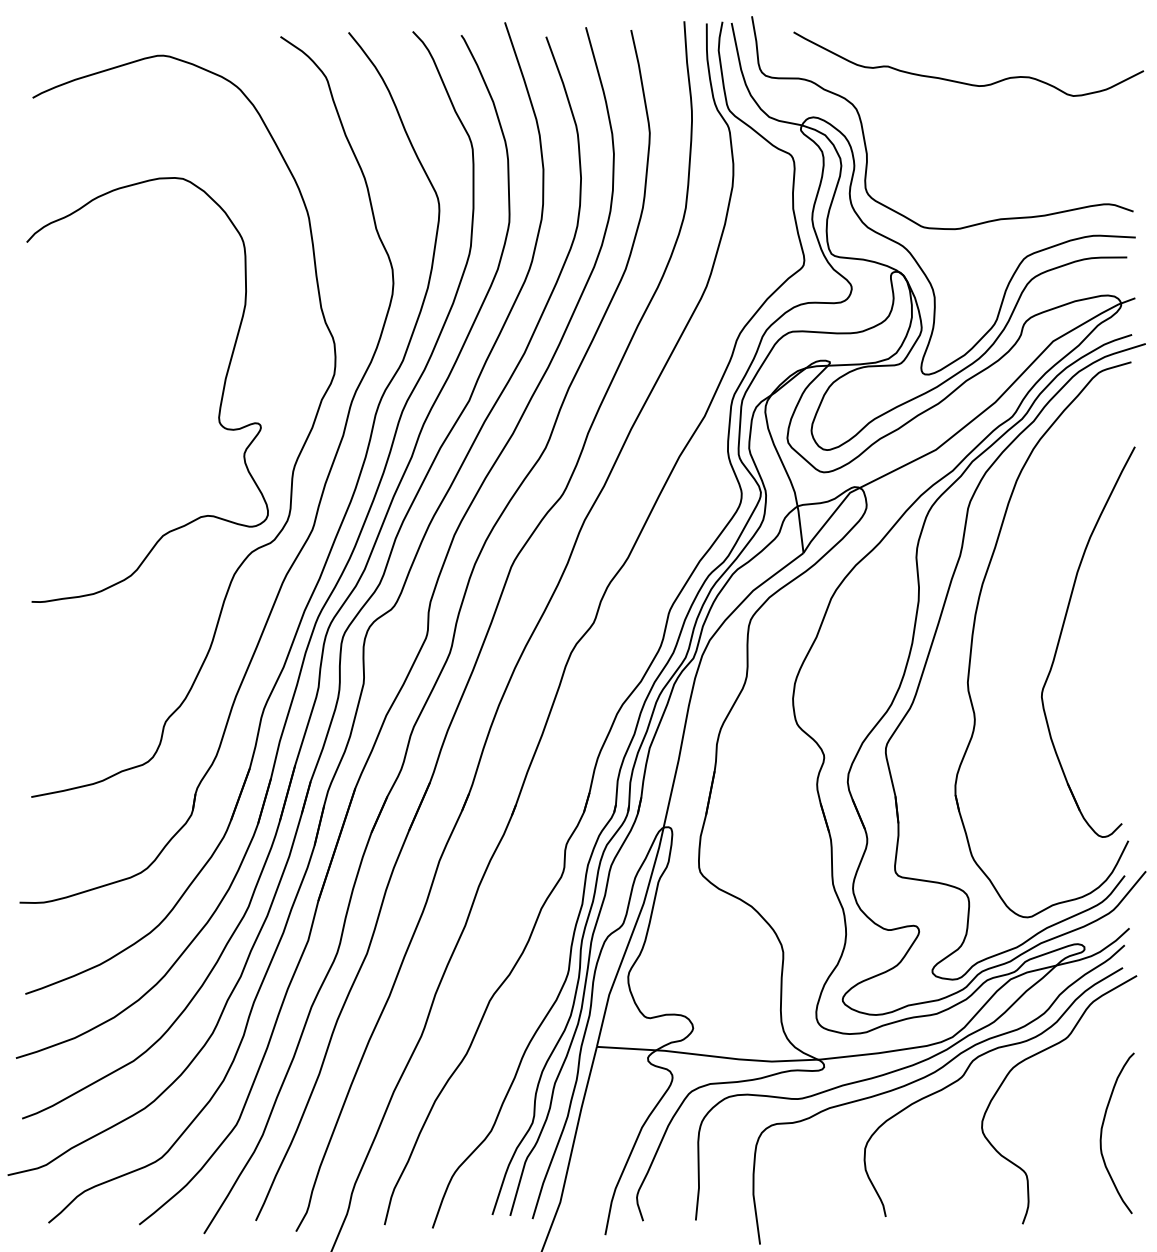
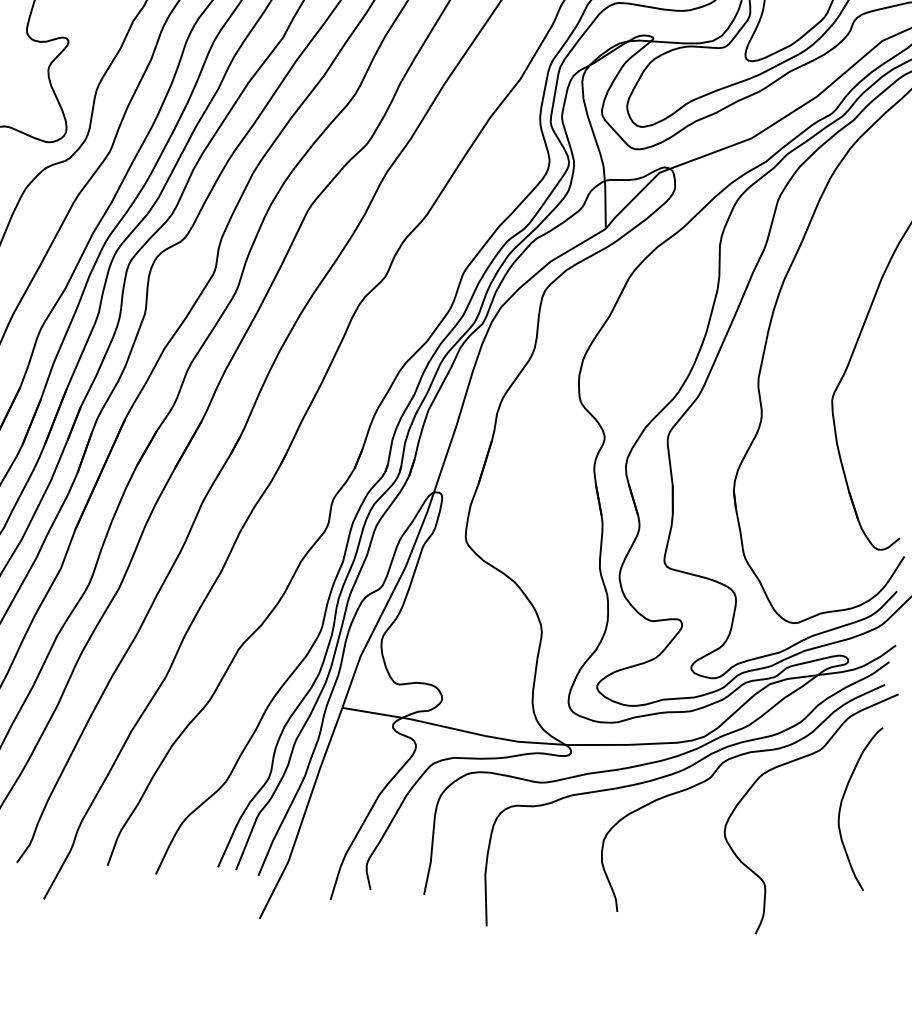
curve: (1102, 1133) -> (841, 806), moved

